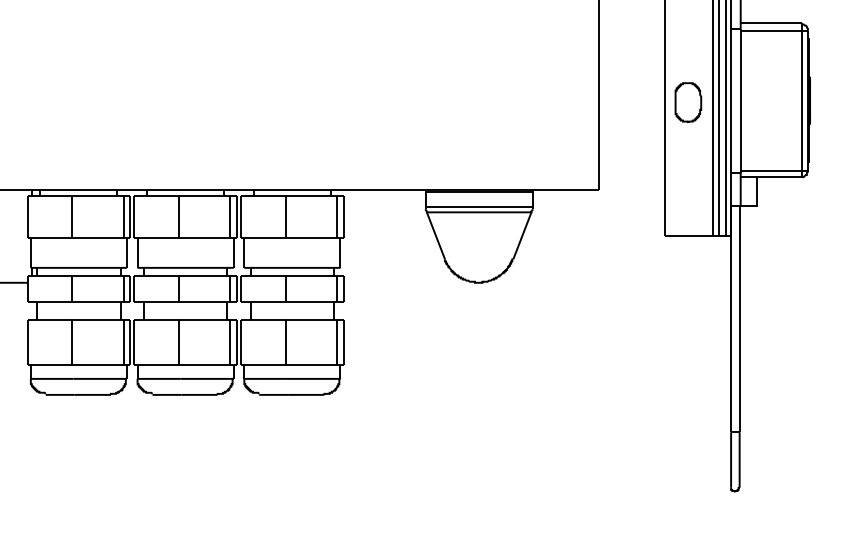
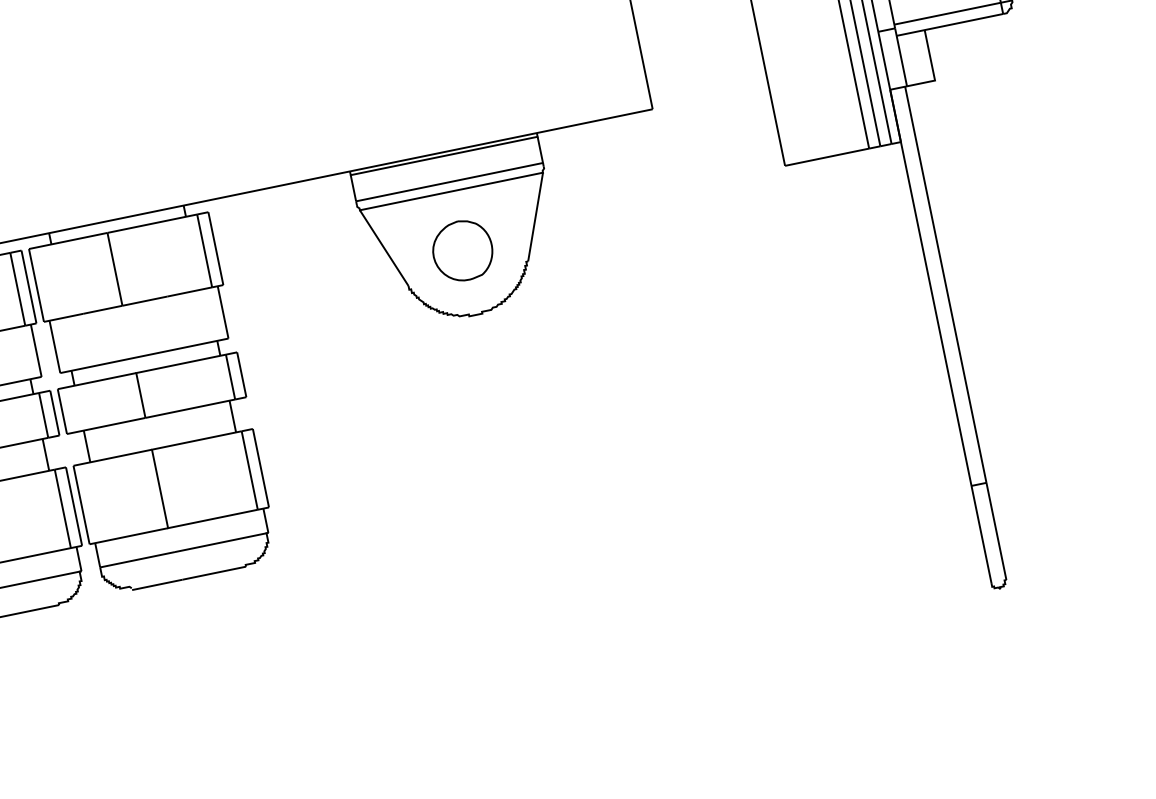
part: (478, 245) -> (462, 249), added

